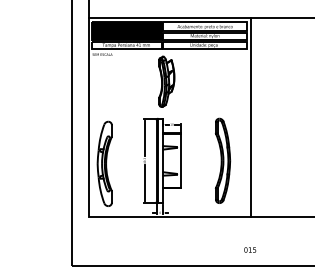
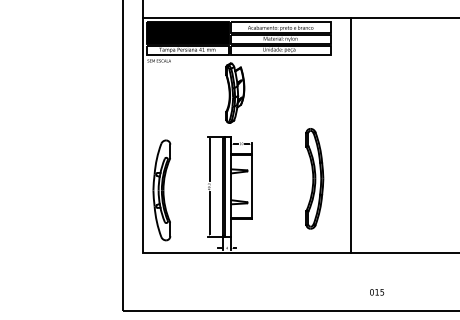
line: (251, 117) -> (351, 135), moved
part: (222, 160) -> (314, 178), moved
text: (250, 250) -> (377, 292), moved

